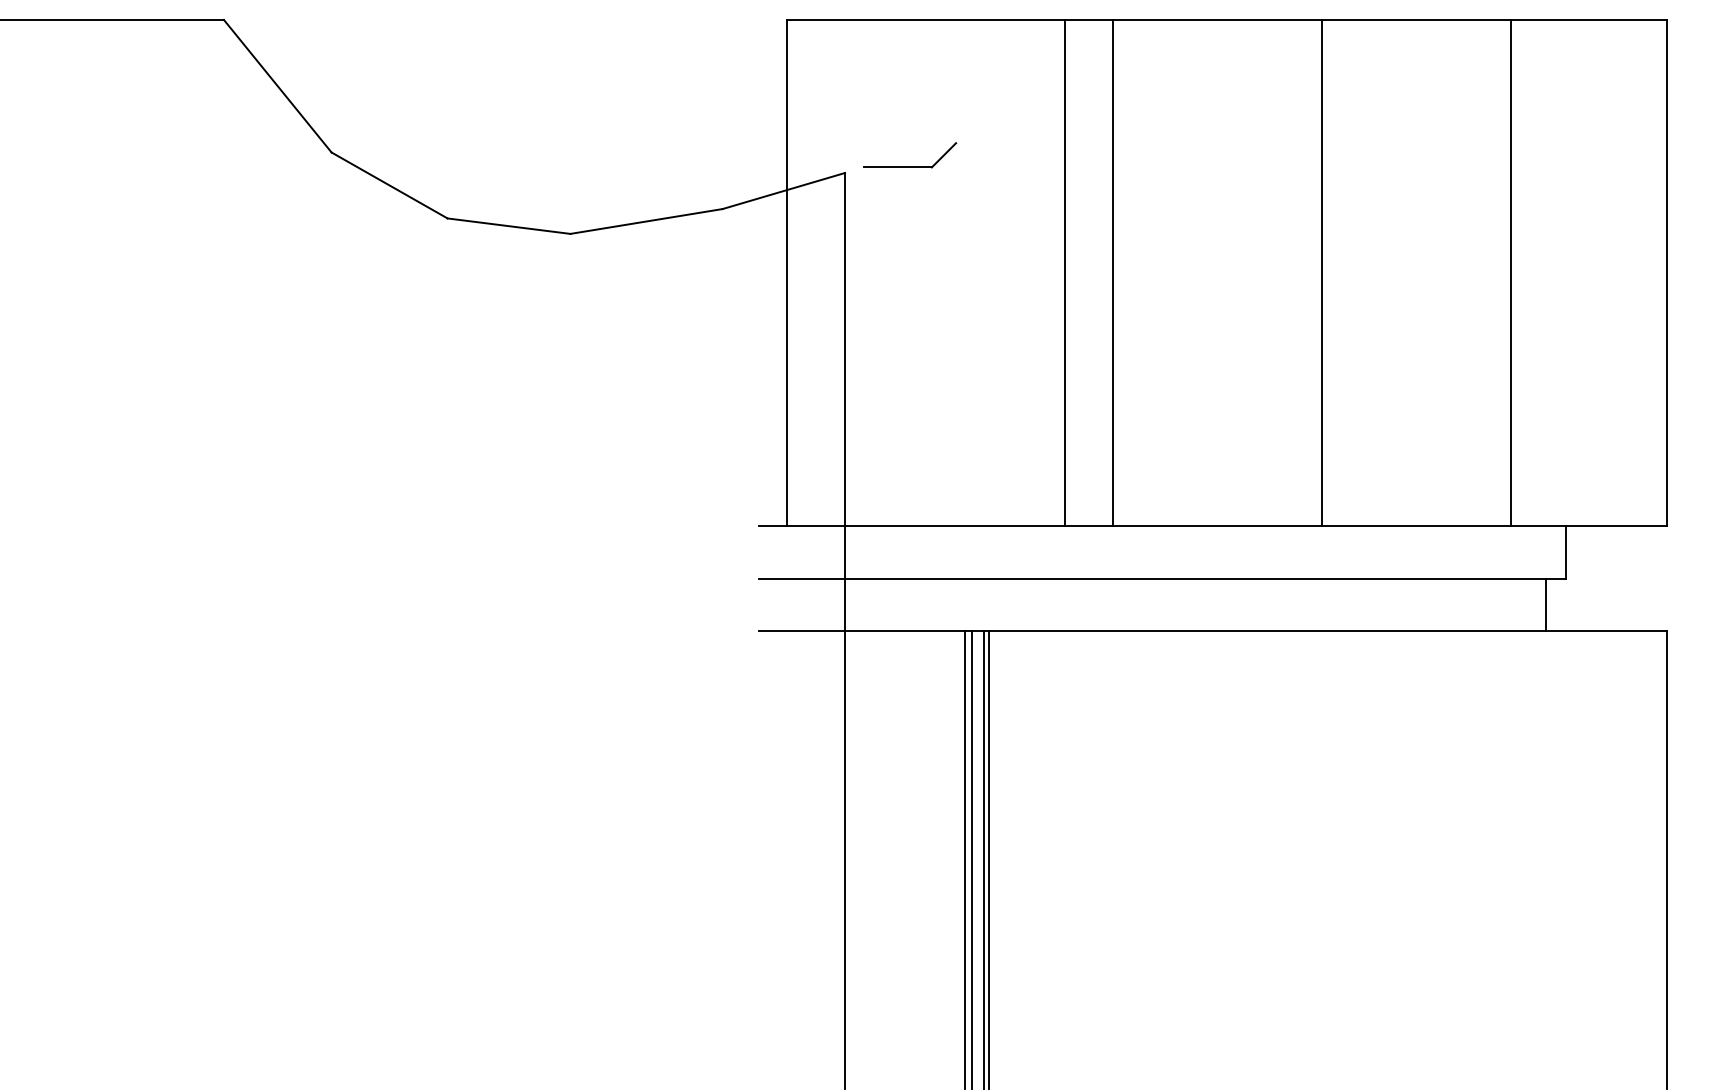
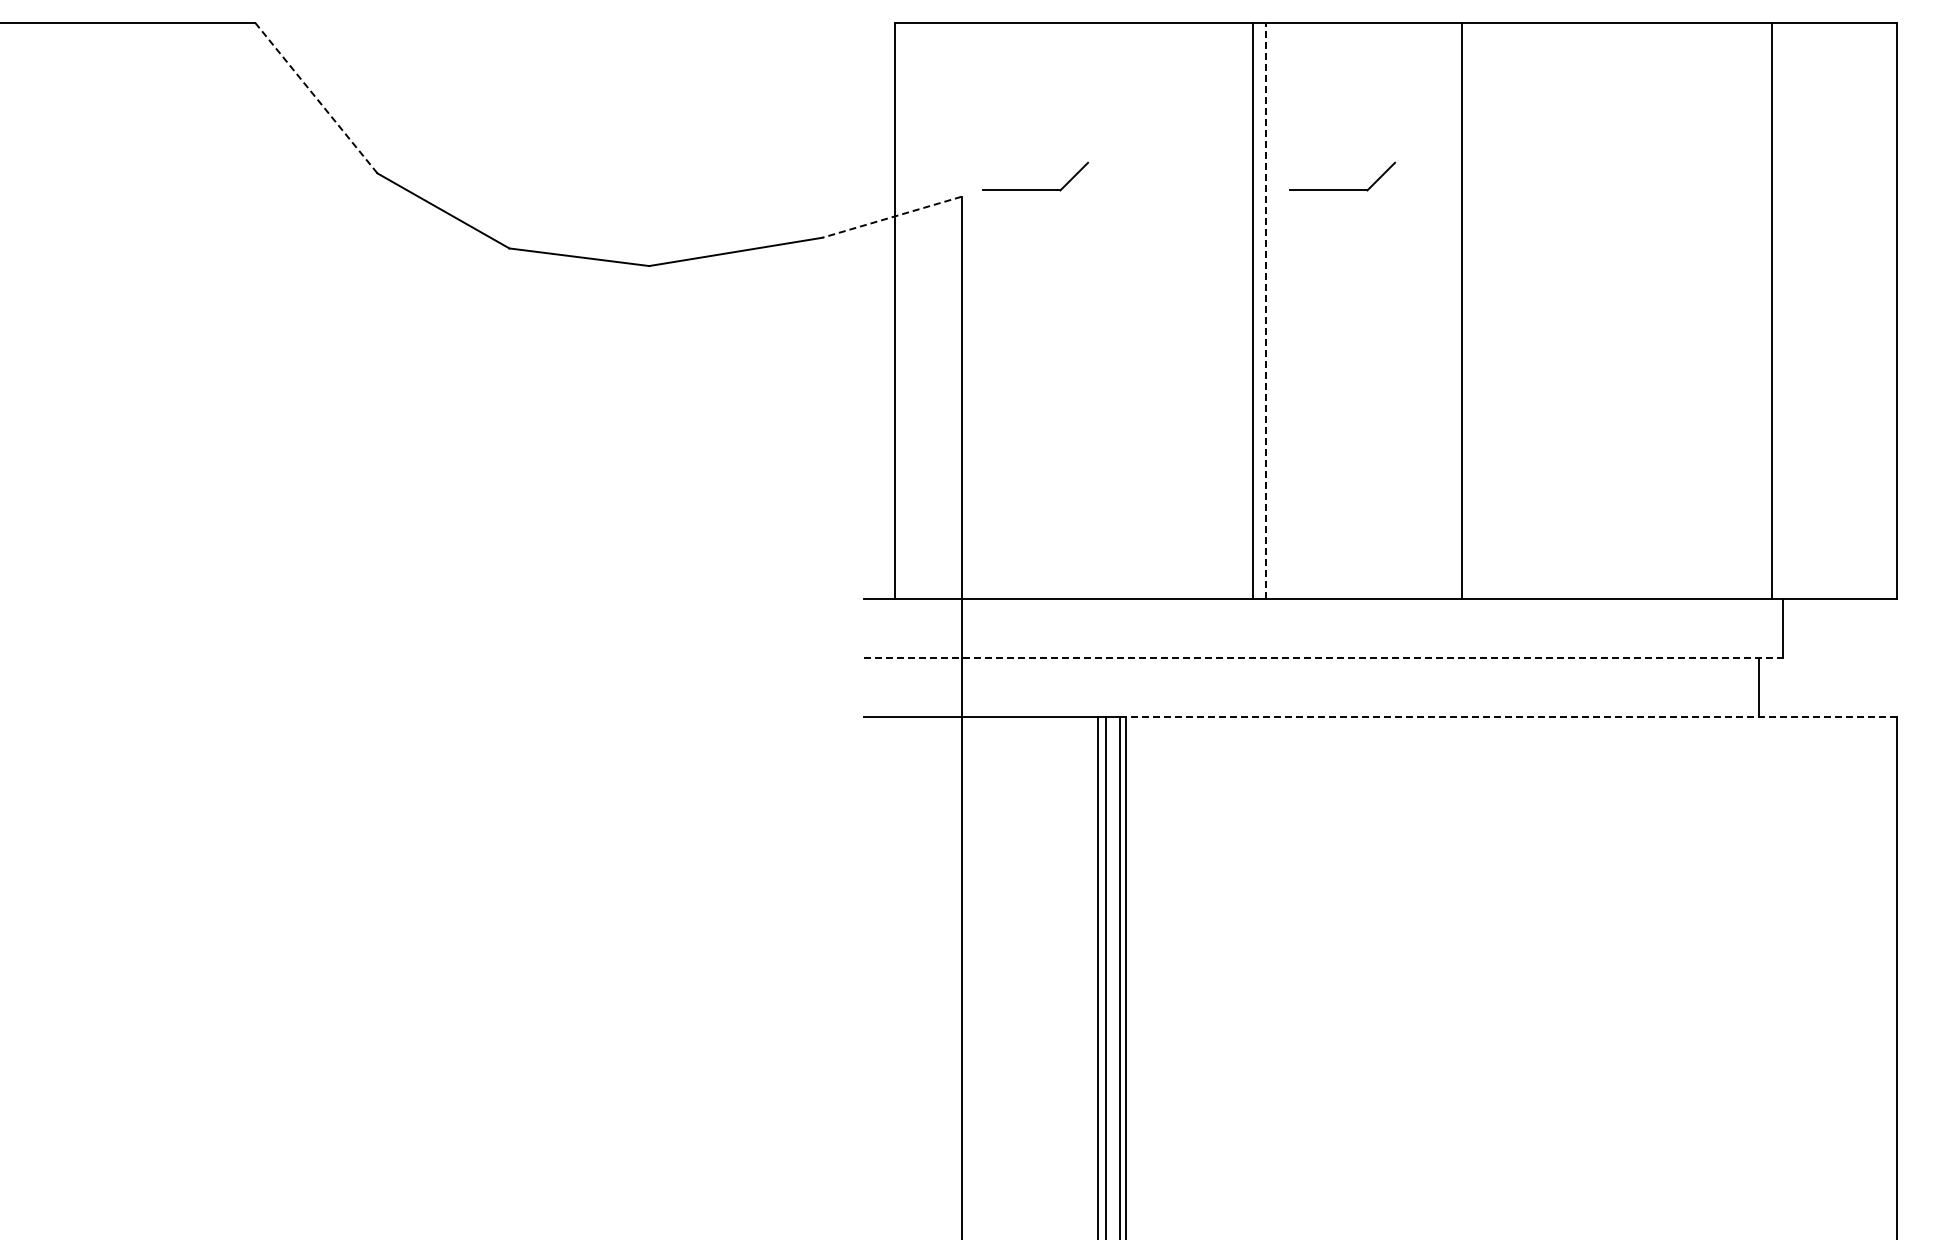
line: (277, 85) -> (315, 97), solid -> dashed
part: (1179, 166) -> (1342, 189), added
line: (784, 191) -> (892, 217), solid -> dashed
line: (1064, 272) -> (1252, 310), moved
line: (1112, 272) -> (1266, 310), solid -> dashed
line: (1322, 272) -> (1462, 310), moved
line: (1510, 272) -> (1771, 310), moved
line: (1163, 578) -> (1323, 658), solid -> dashed
line: (1325, 630) -> (1508, 717), solid -> dashed

